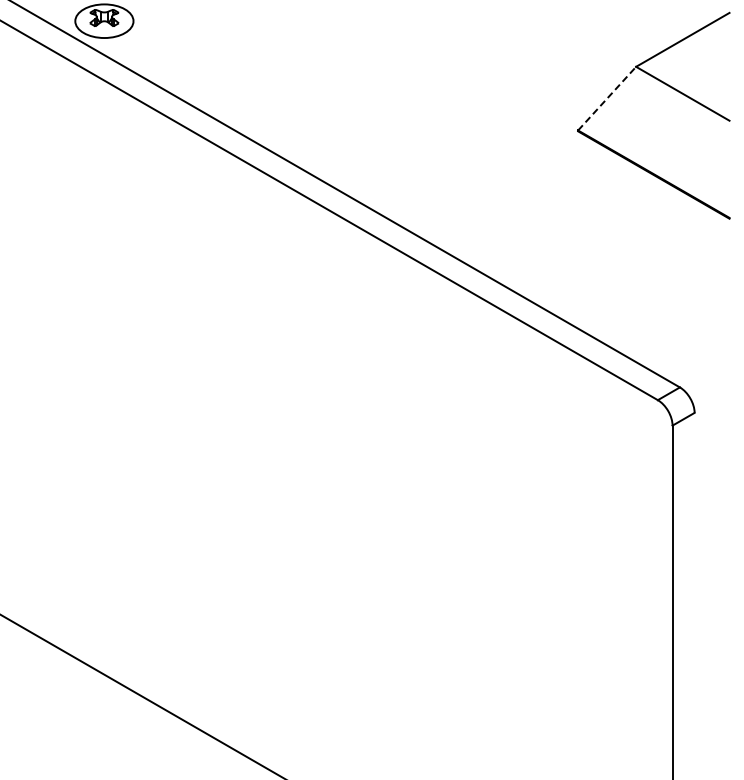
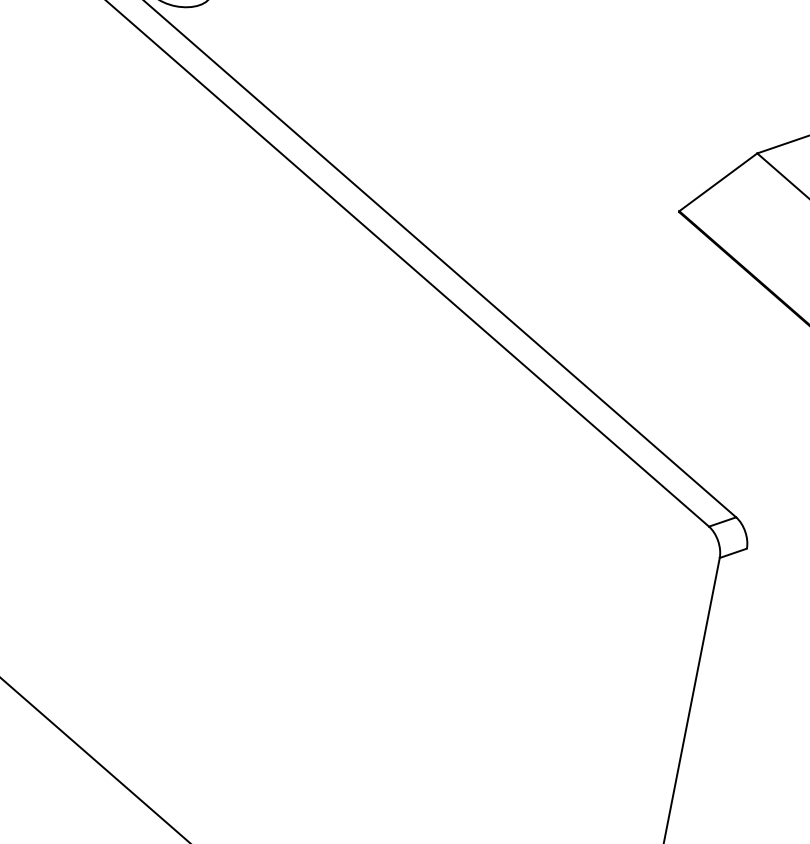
line: (607, 98) -> (718, 182), dashed -> solid

